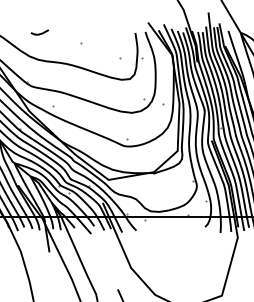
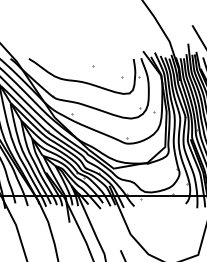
part: (39, 32) -> (62, 58), removed

